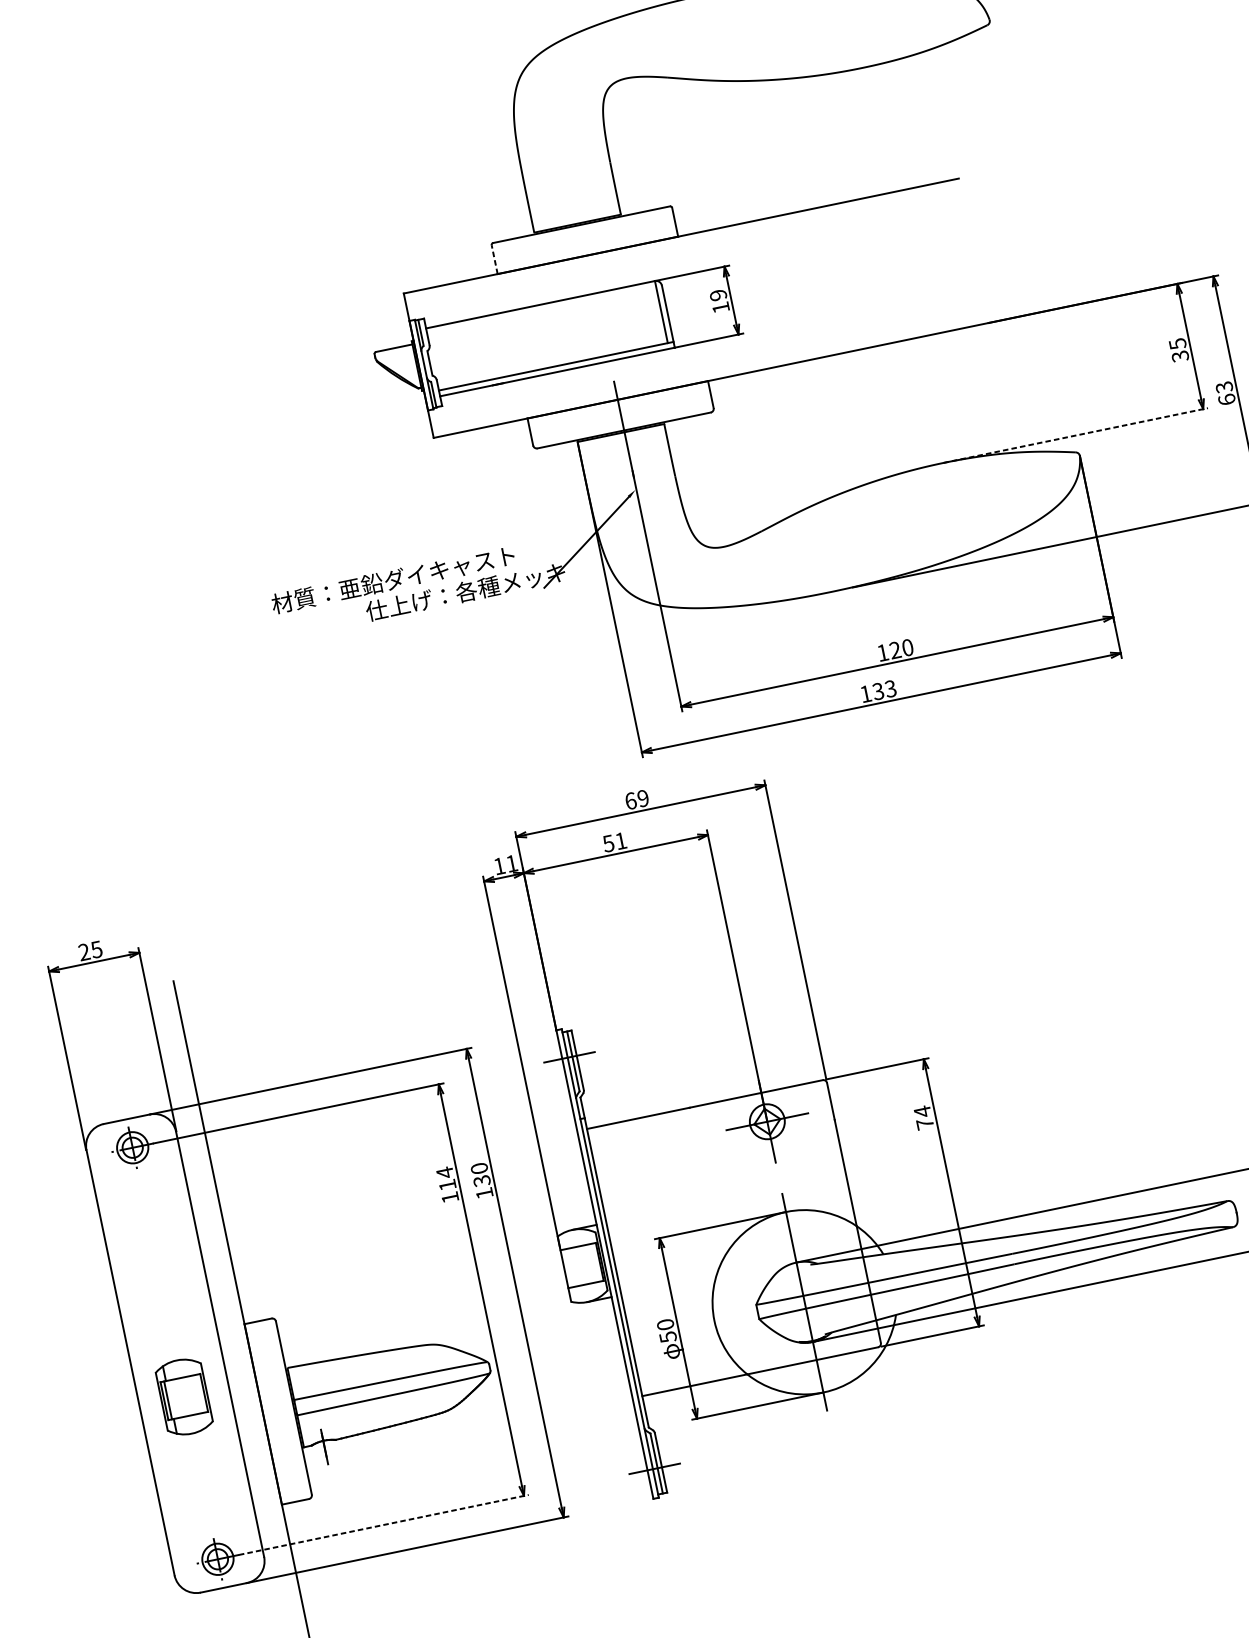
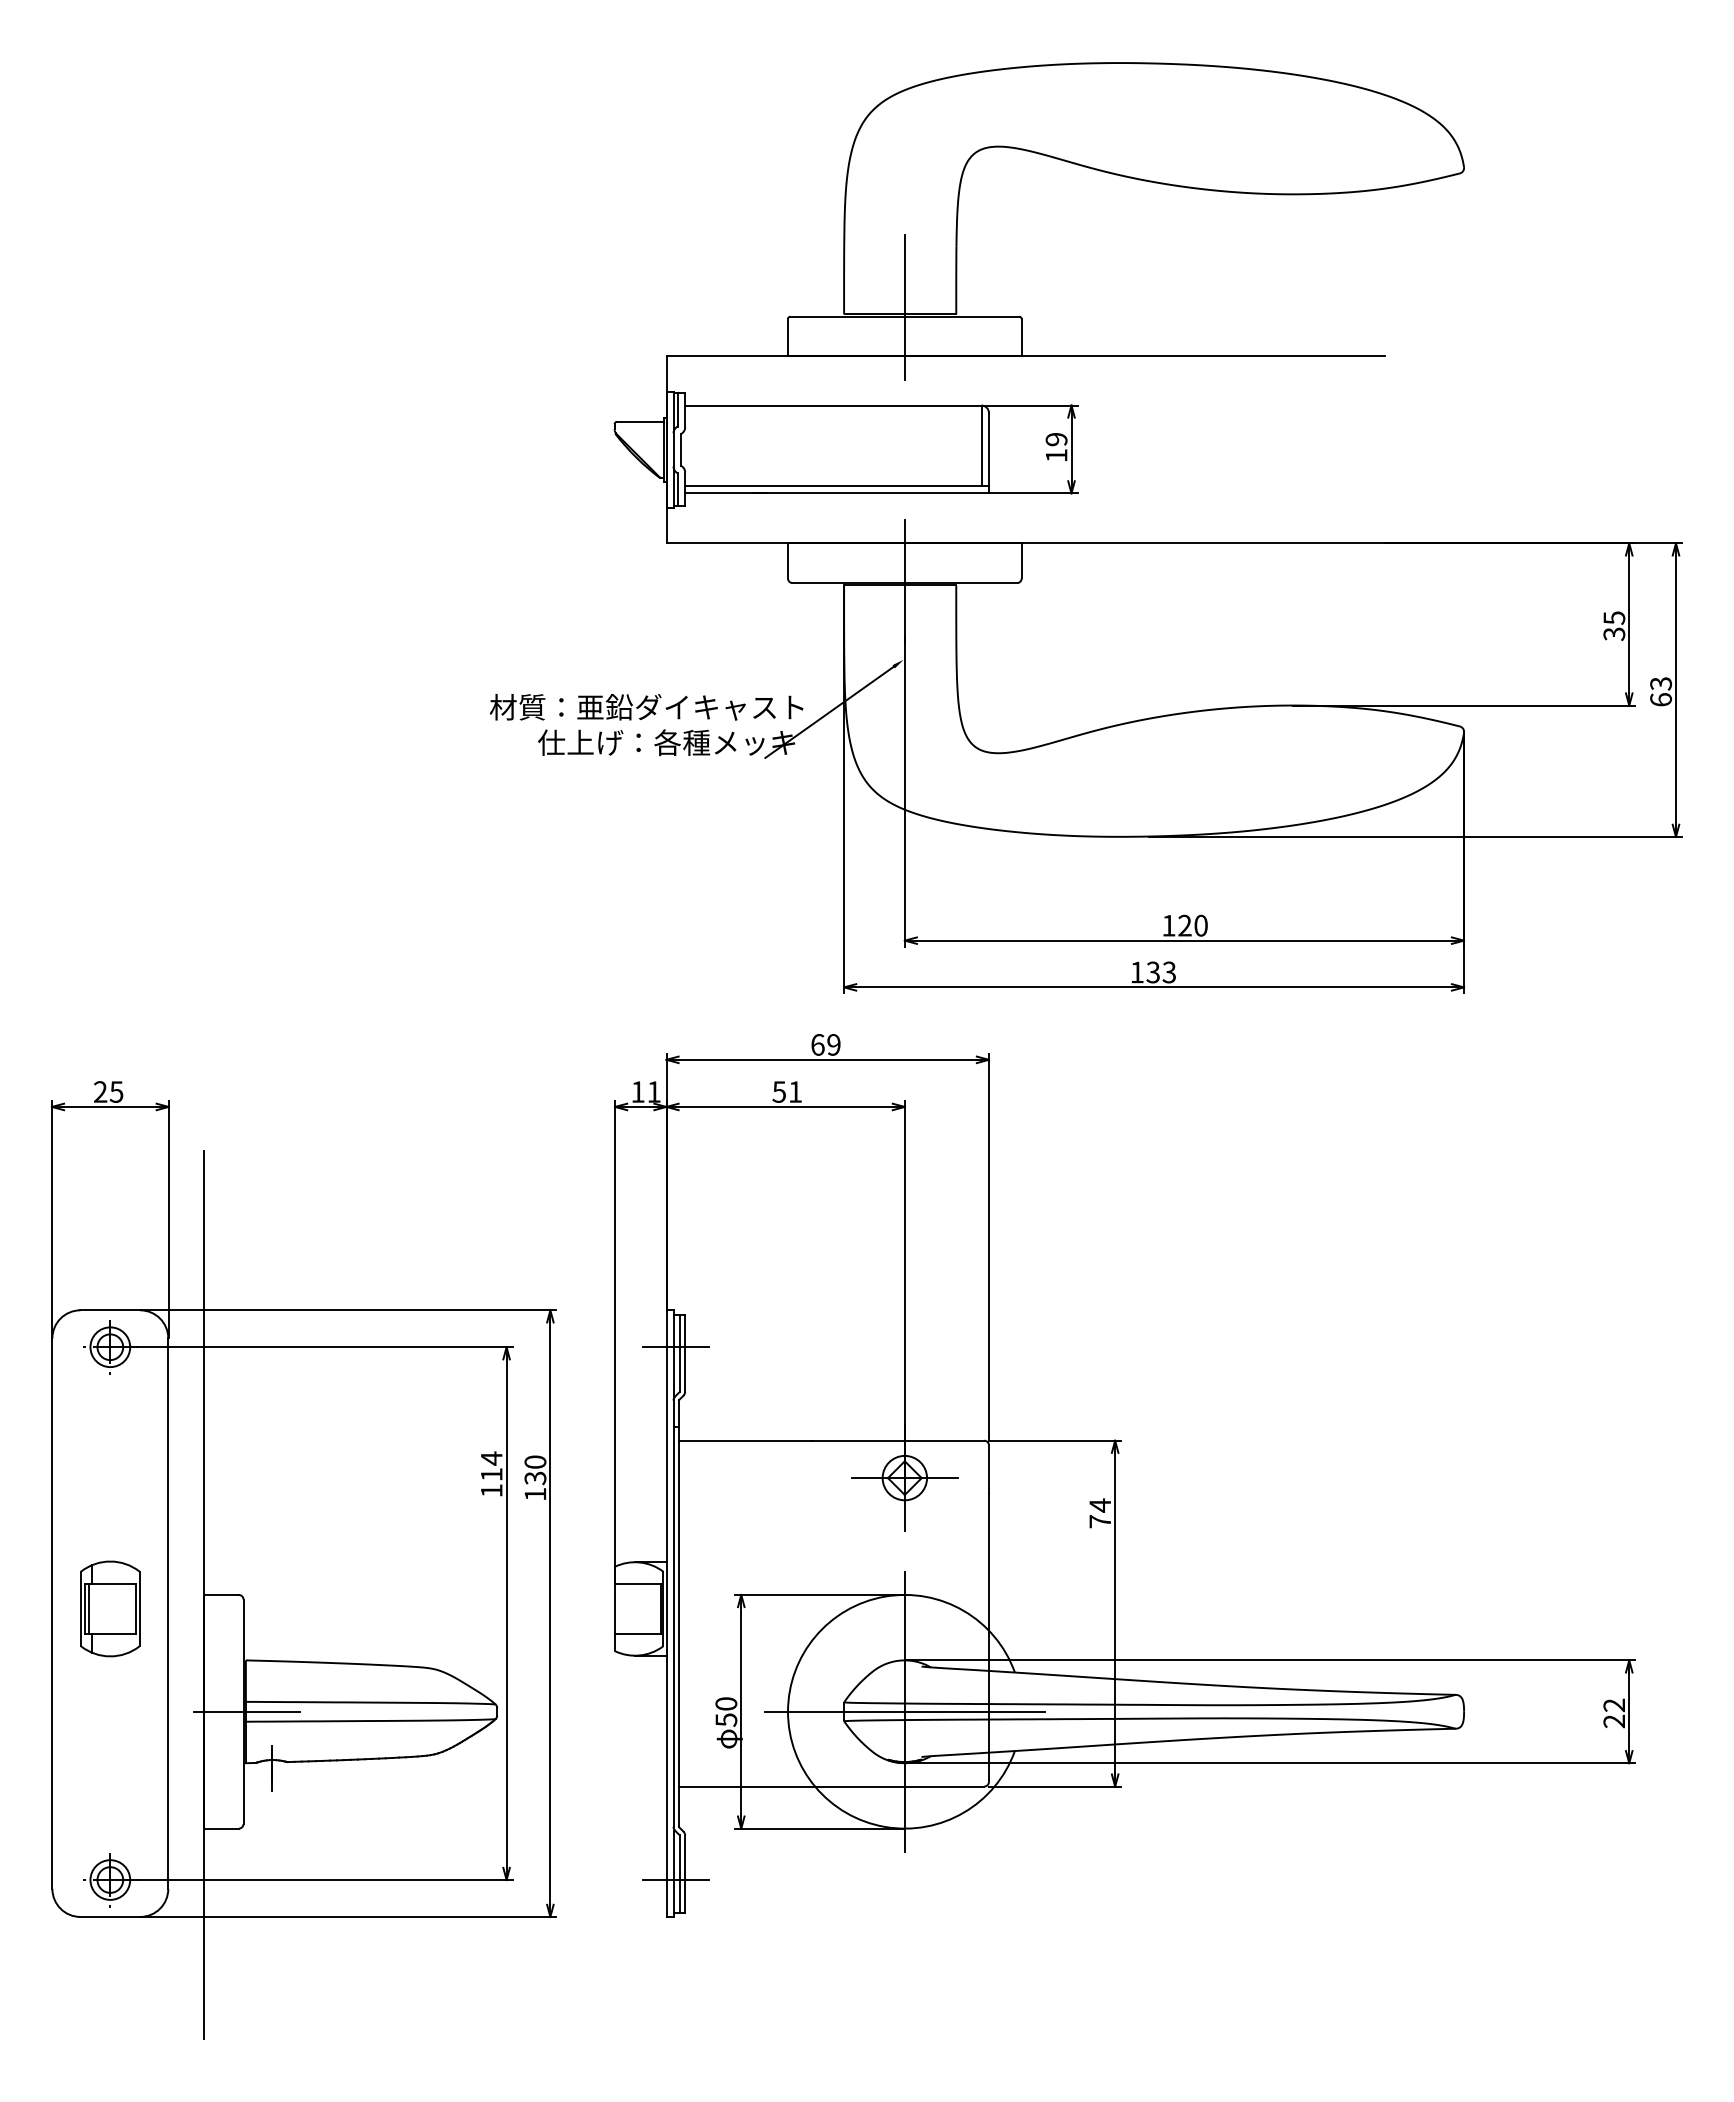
line: (579, 217) -> (904, 307), added
line: (495, 259) -> (788, 337), dashed -> solid
line: (1076, 435) -> (1464, 705), dashed -> solid
text: (393, 580) -> (646, 707), moved
line: (804, 1302) -> (904, 1711), added
part: (184, 1396) -> (110, 1608), moved
line: (296, 1407) -> (246, 1711), added
line: (384, 1525) -> (325, 1880), dashed -> solid

